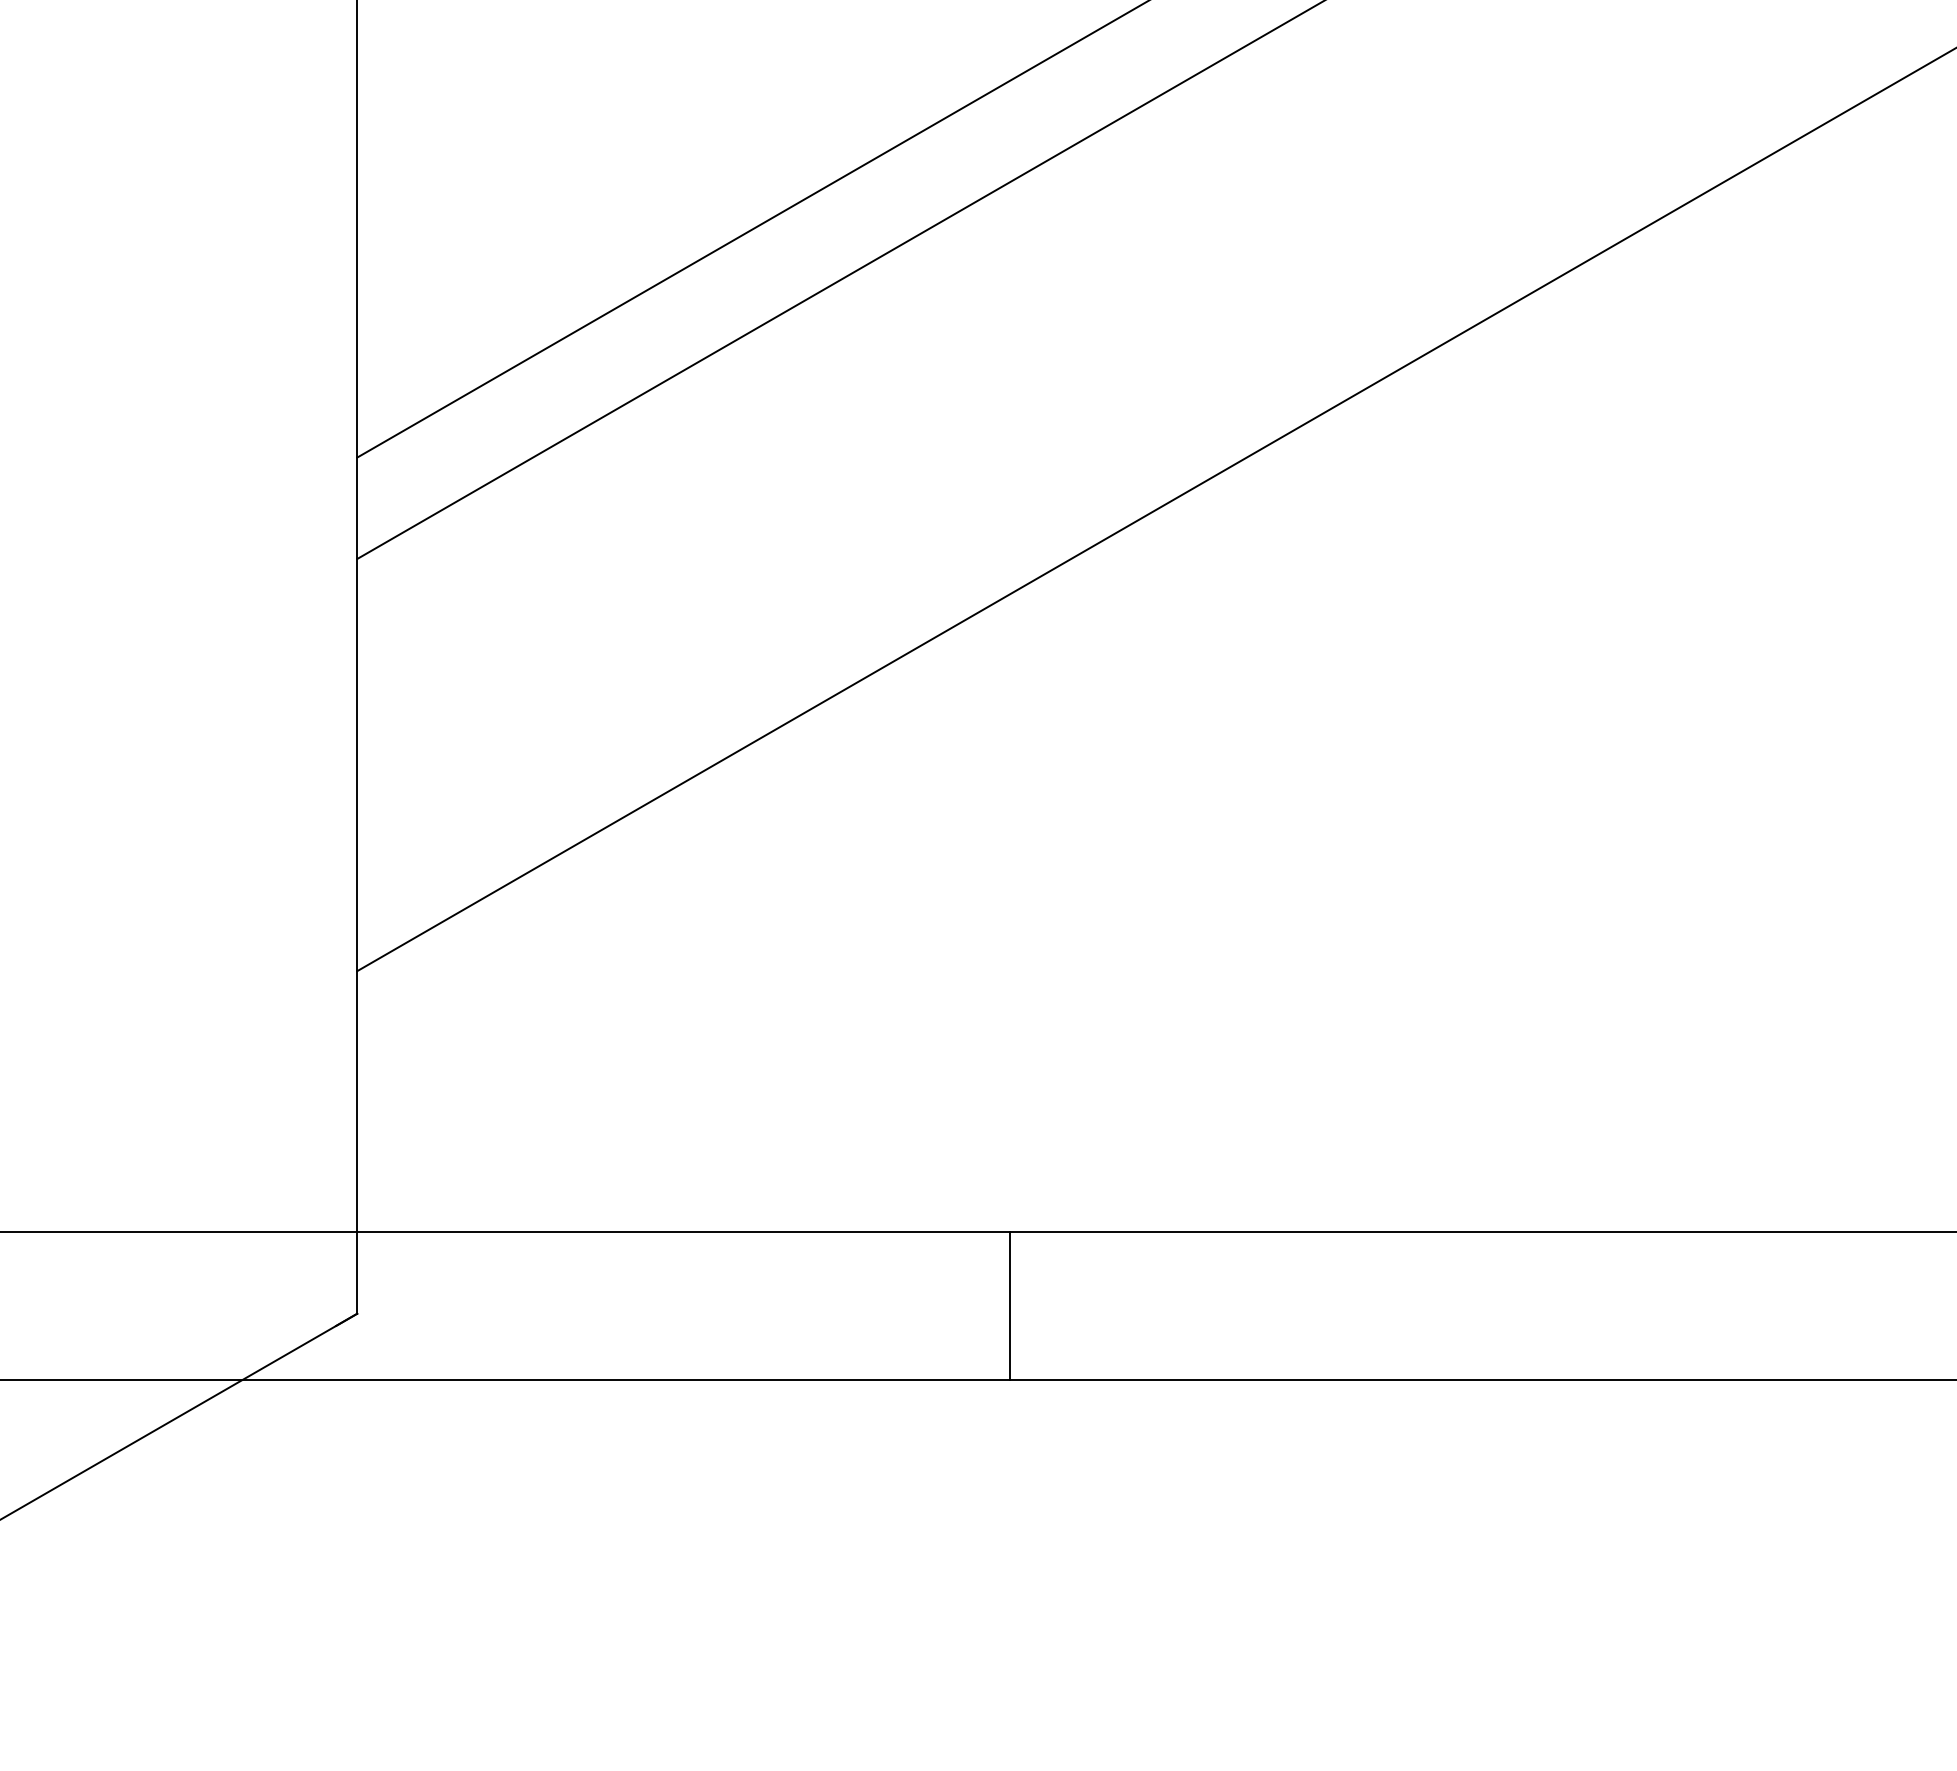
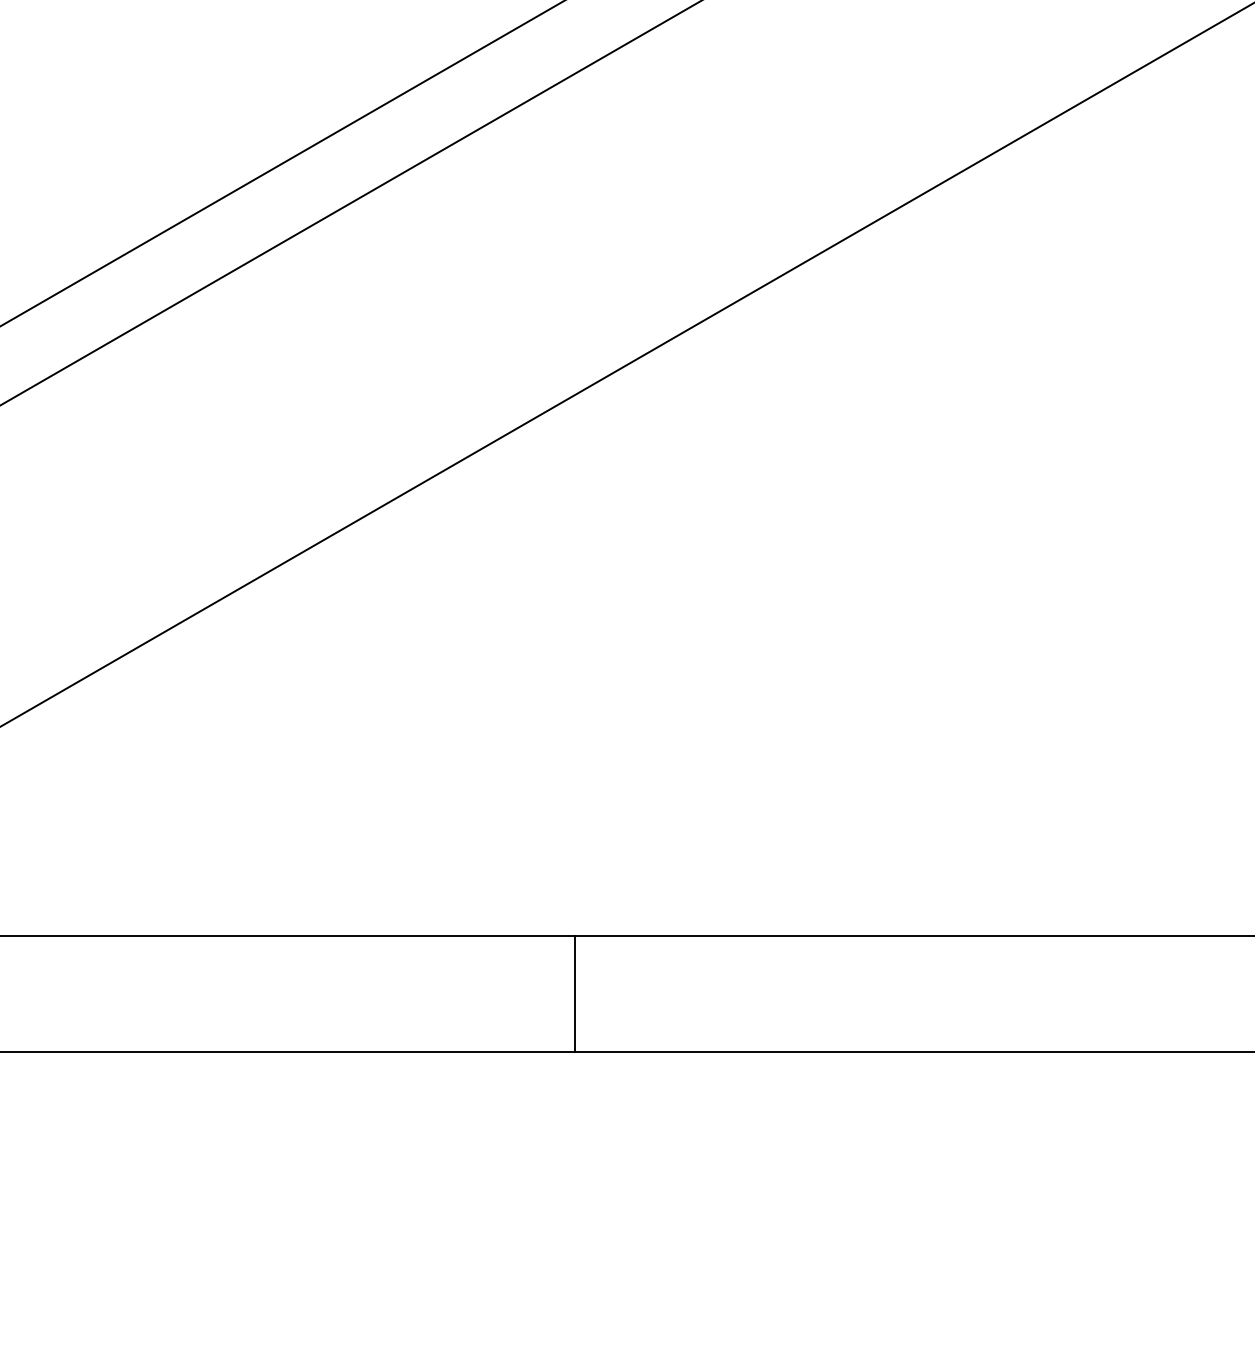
line: (1010, 1305) -> (575, 993), moved

